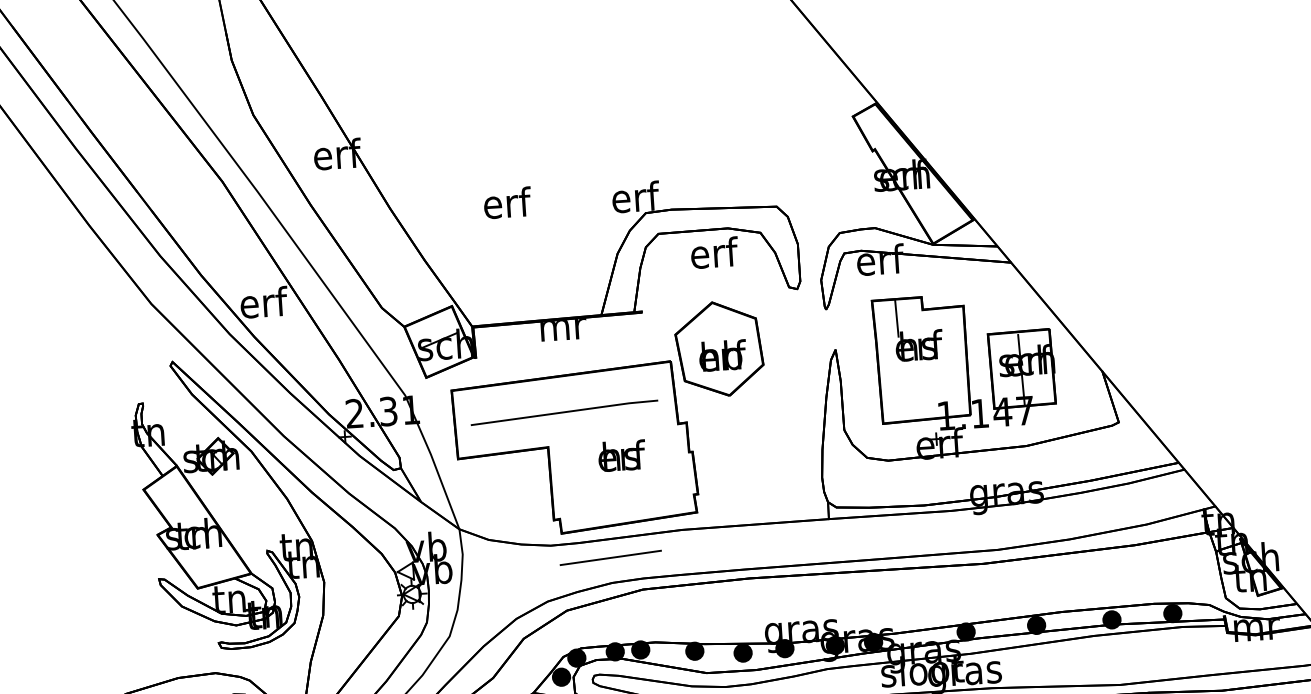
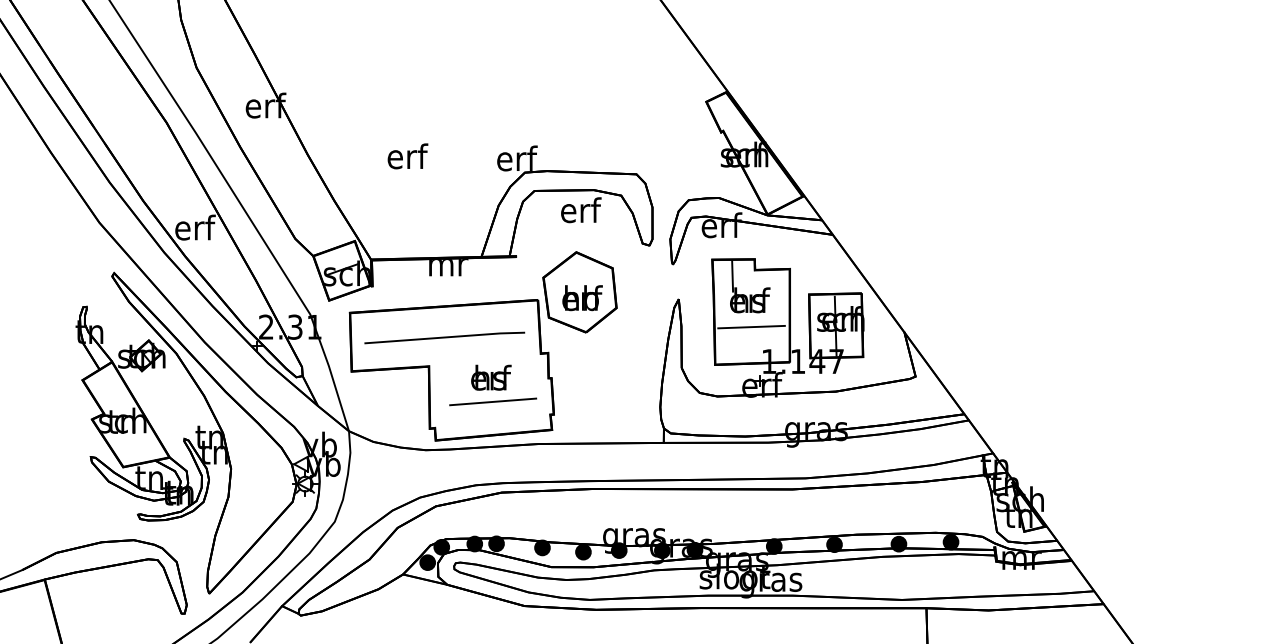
line: (922, 376) -> (751, 326), added
line: (611, 557) -> (493, 401), moved

